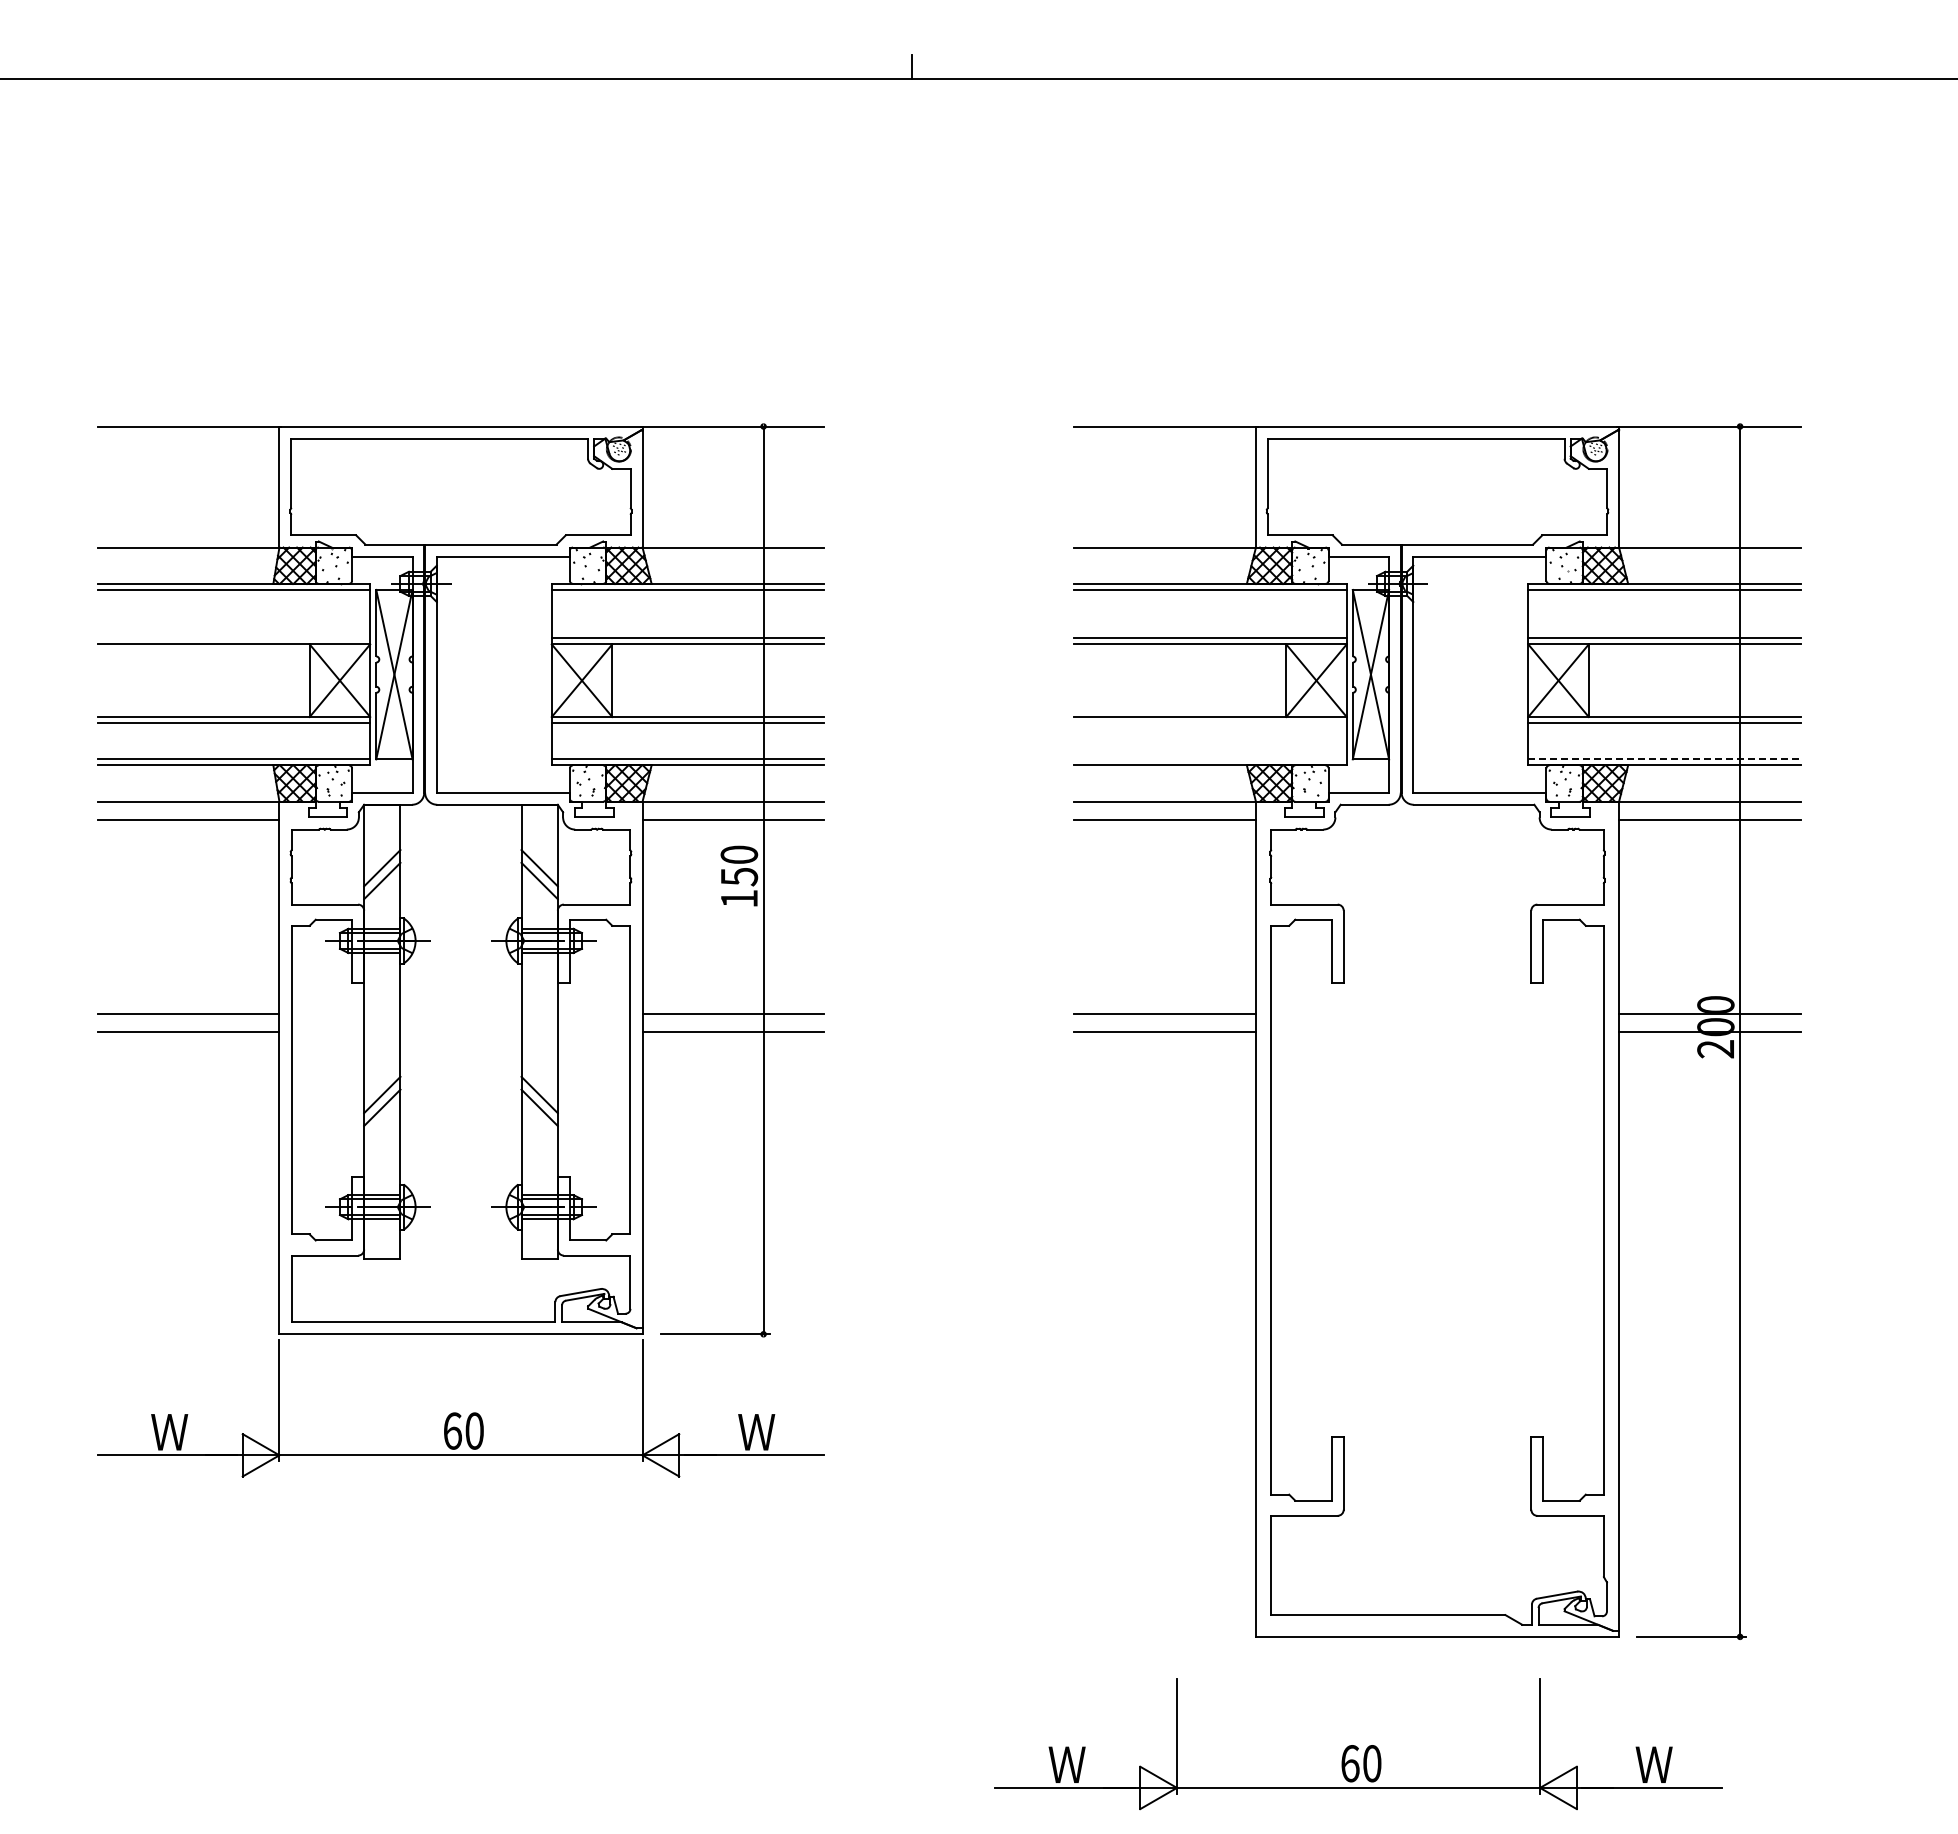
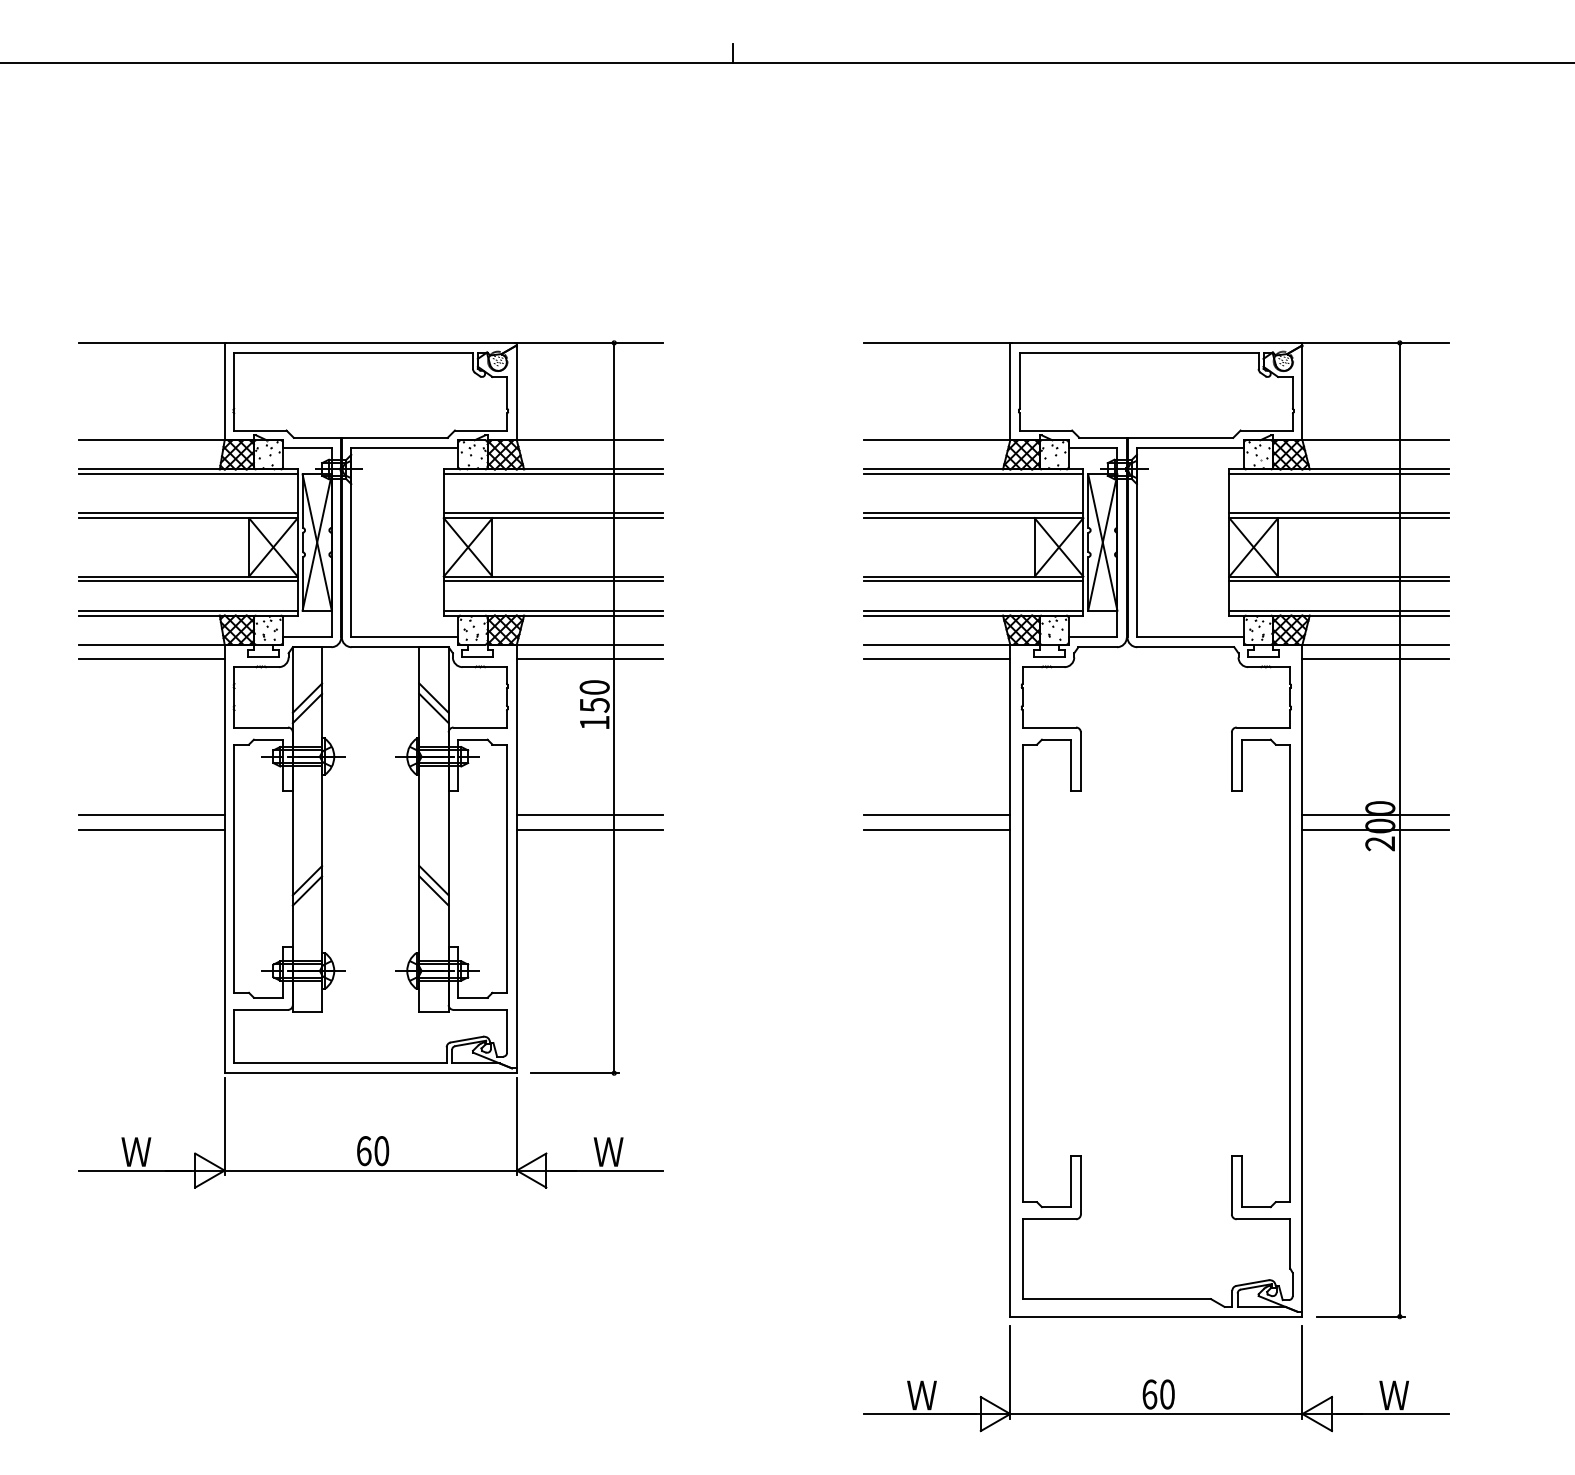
line: (233, 638) -> (187, 513), added
line: (1210, 723) -> (973, 581), added
line: (1210, 759) -> (973, 610), added
line: (1664, 759) -> (1338, 610), dashed -> solid
part: (1358, 1744) -> (1156, 1379), moved

